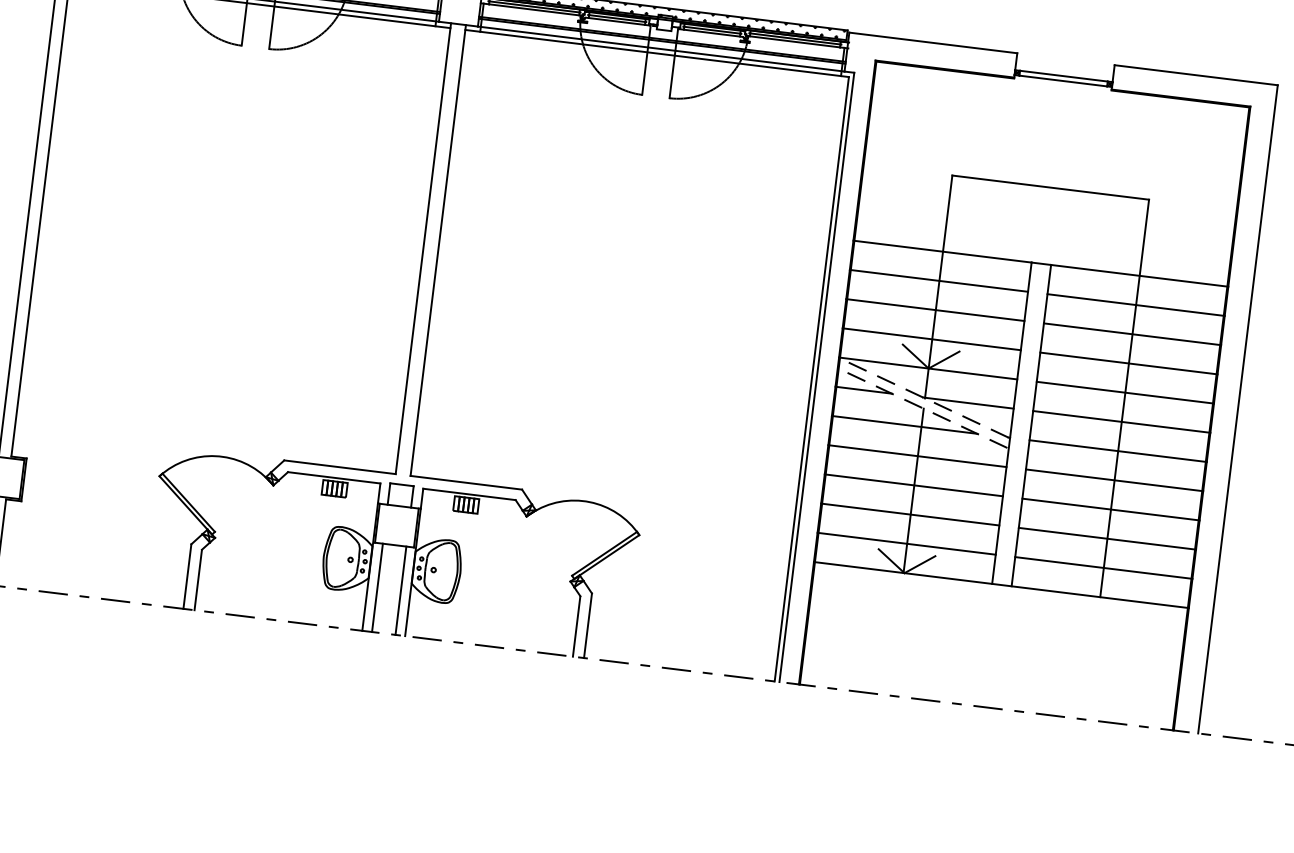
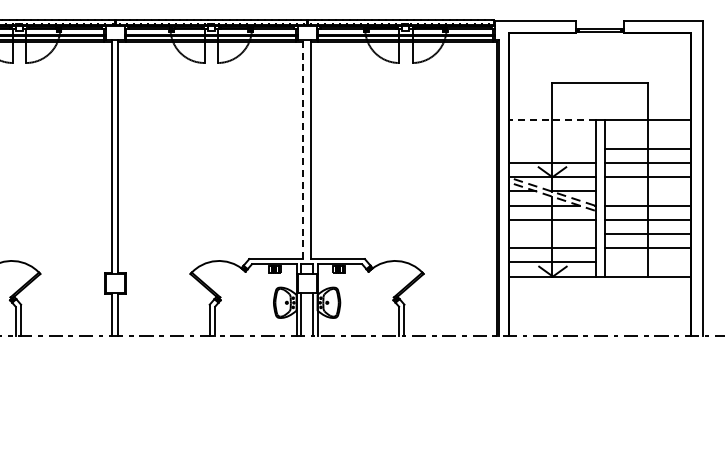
line: (423, 248) -> (303, 149), solid -> dashed
line: (941, 251) -> (551, 120), solid -> dashed
line: (937, 280) -> (551, 134), removed
line: (1137, 304) -> (648, 134), removed
line: (933, 309) -> (551, 148), removed
line: (1122, 422) -> (648, 191), removed
line: (912, 486) -> (551, 234), removed
line: (1104, 568) -> (648, 262), removed

